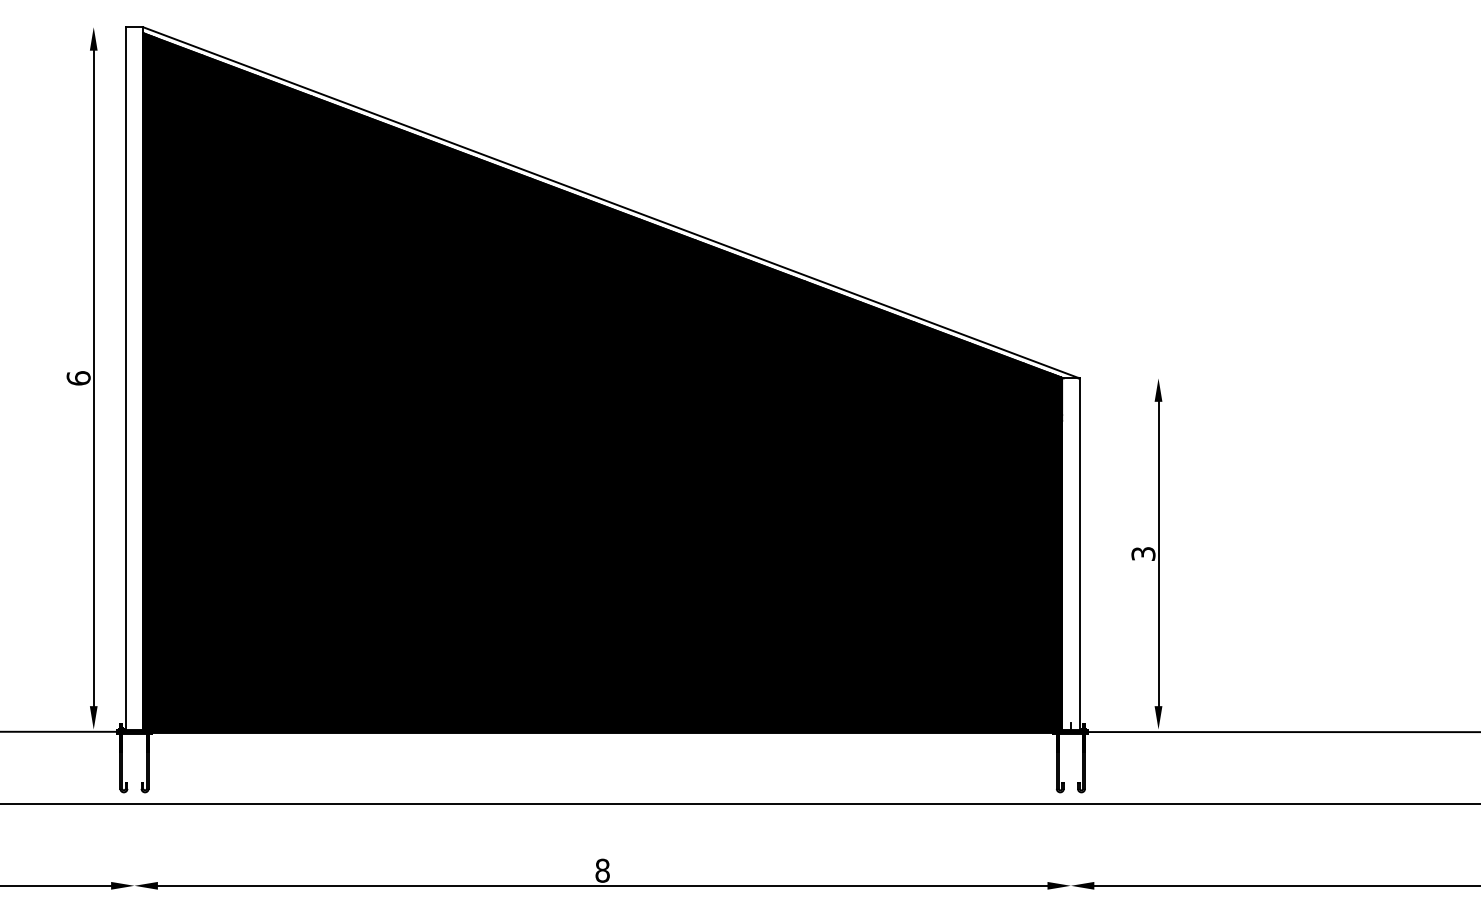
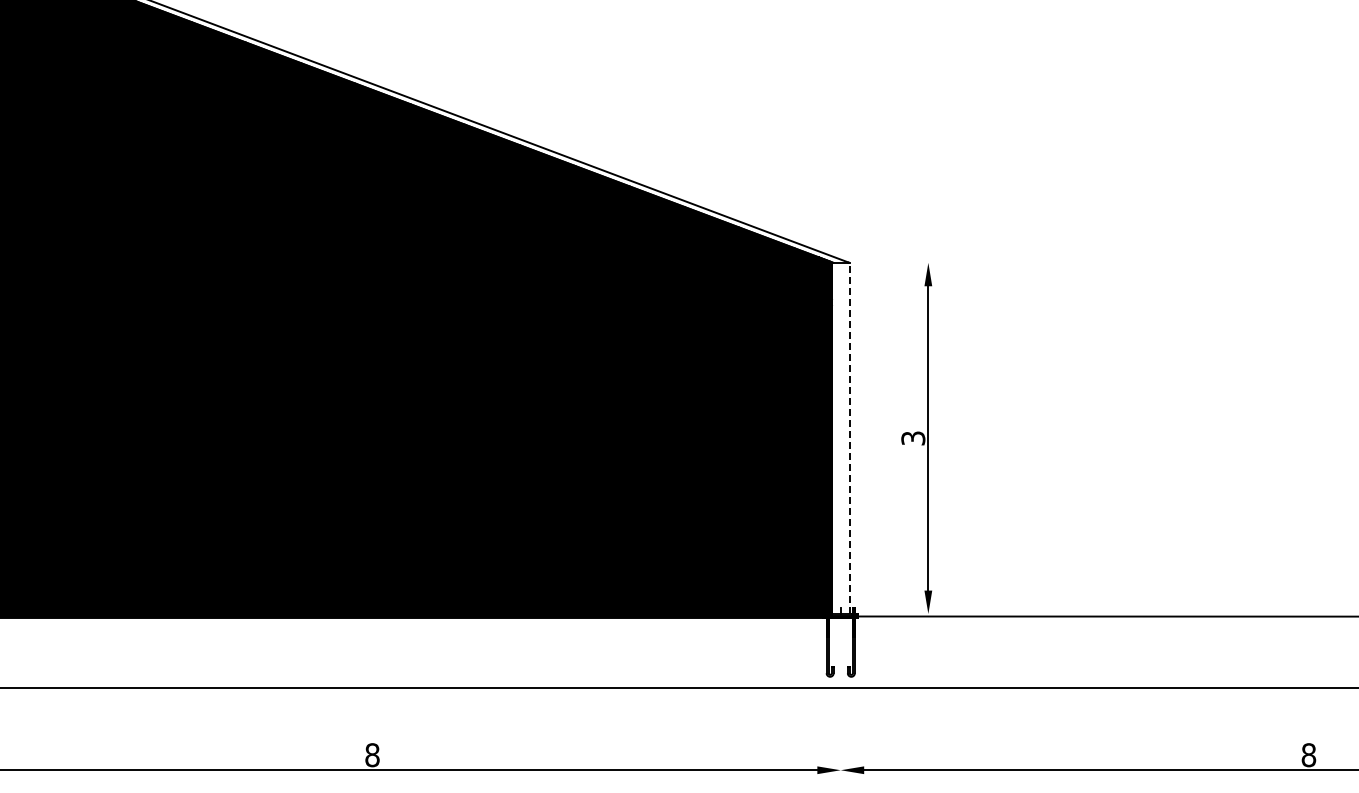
line: (1079, 554) -> (849, 438), solid -> dashed

